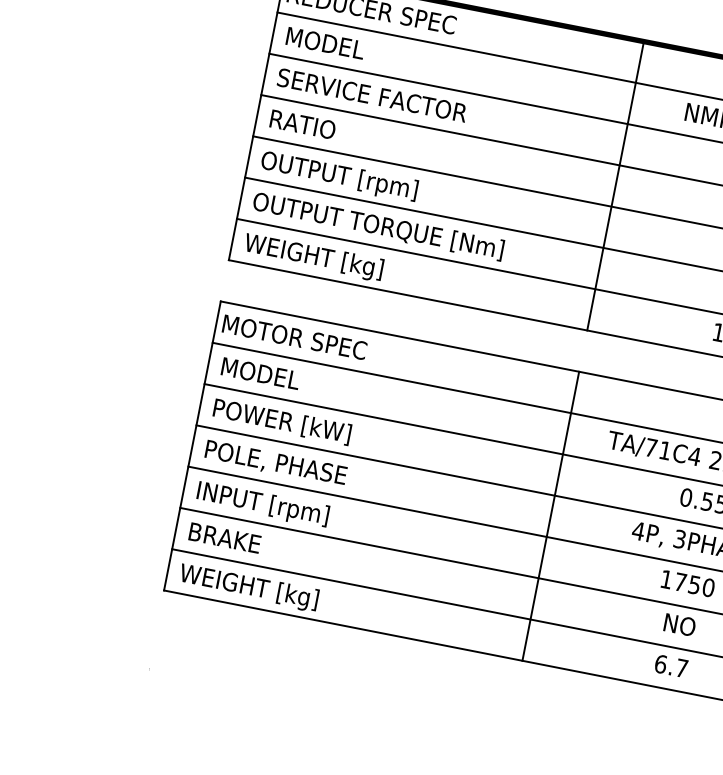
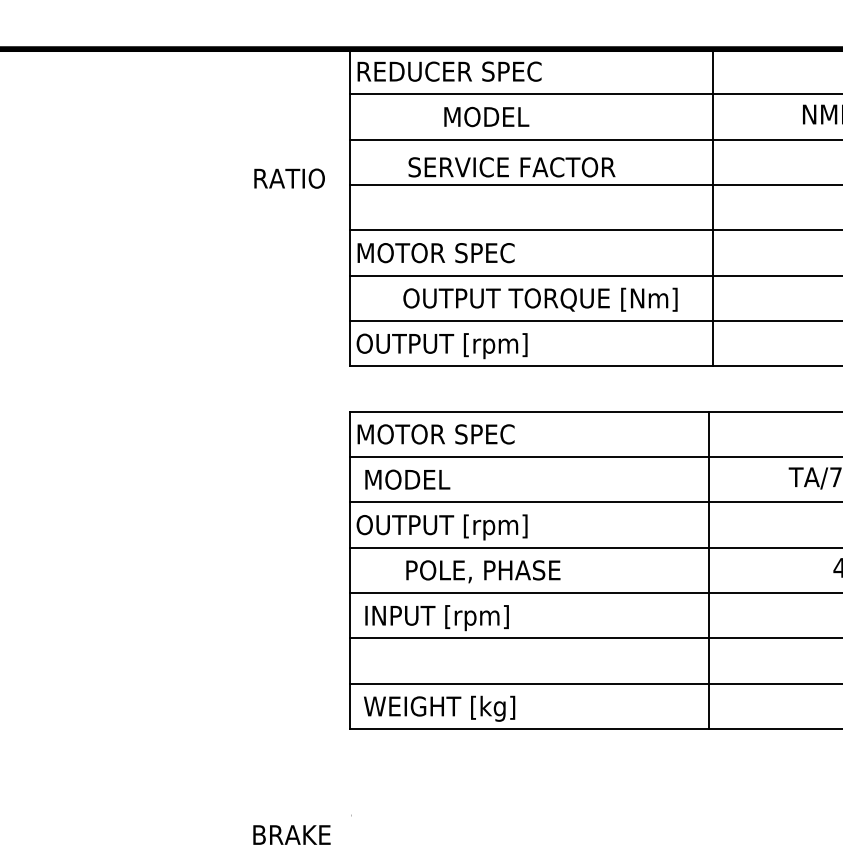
text: (325, 42) -> (486, 116), moved
text: (371, 95) -> (511, 167), moved
text: (302, 124) -> (289, 178), moved
text: (336, 176) -> (446, 255), OUTPUT [rpm] -> MOTOR SPEC
line: (615, 185) -> (712, 207), moved
text: (378, 226) -> (540, 299), moved
text: (315, 258) -> (441, 346), WEIGHT [kg] -> OUTPUT [rpm]
text: (283, 423) -> (441, 527), POWER [kW] -> OUTPUT [rpm]
text: (276, 463) -> (483, 571), moved
line: (550, 516) -> (708, 570), moved
text: (224, 537) -> (291, 834), moved

